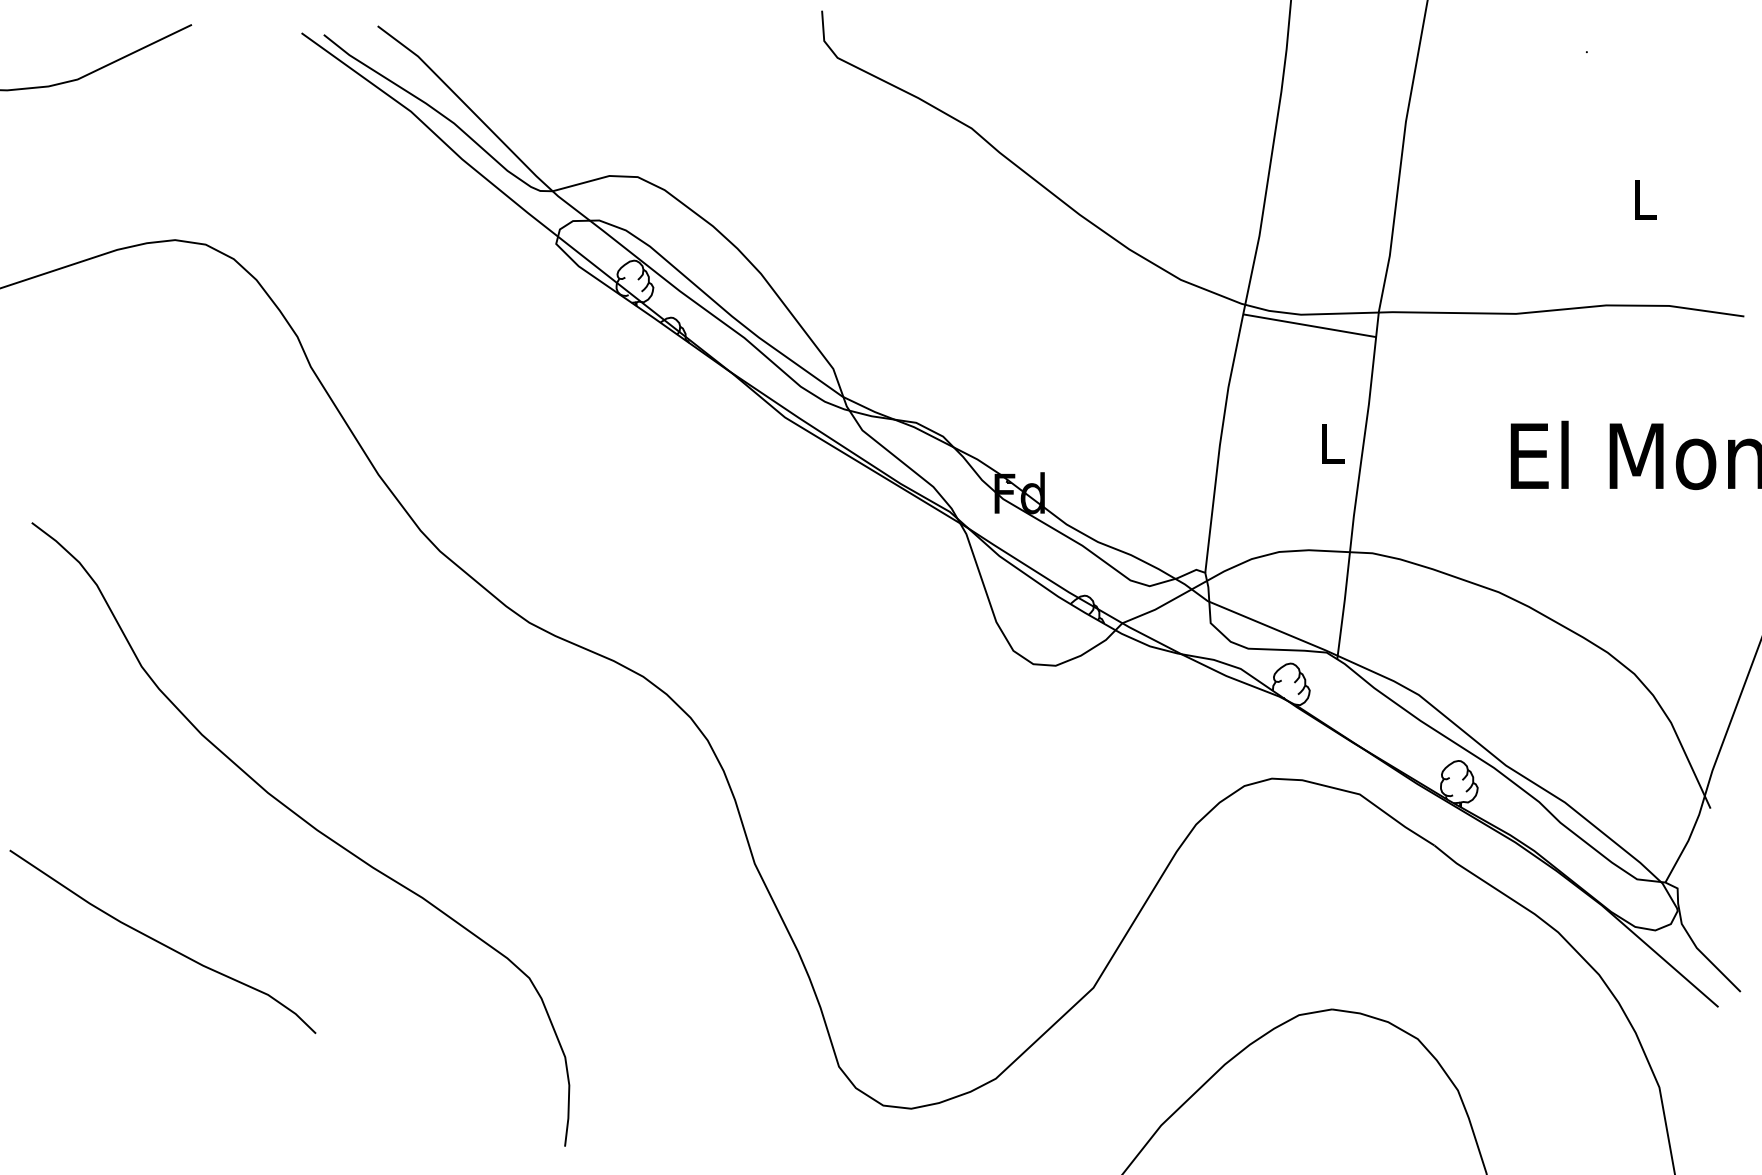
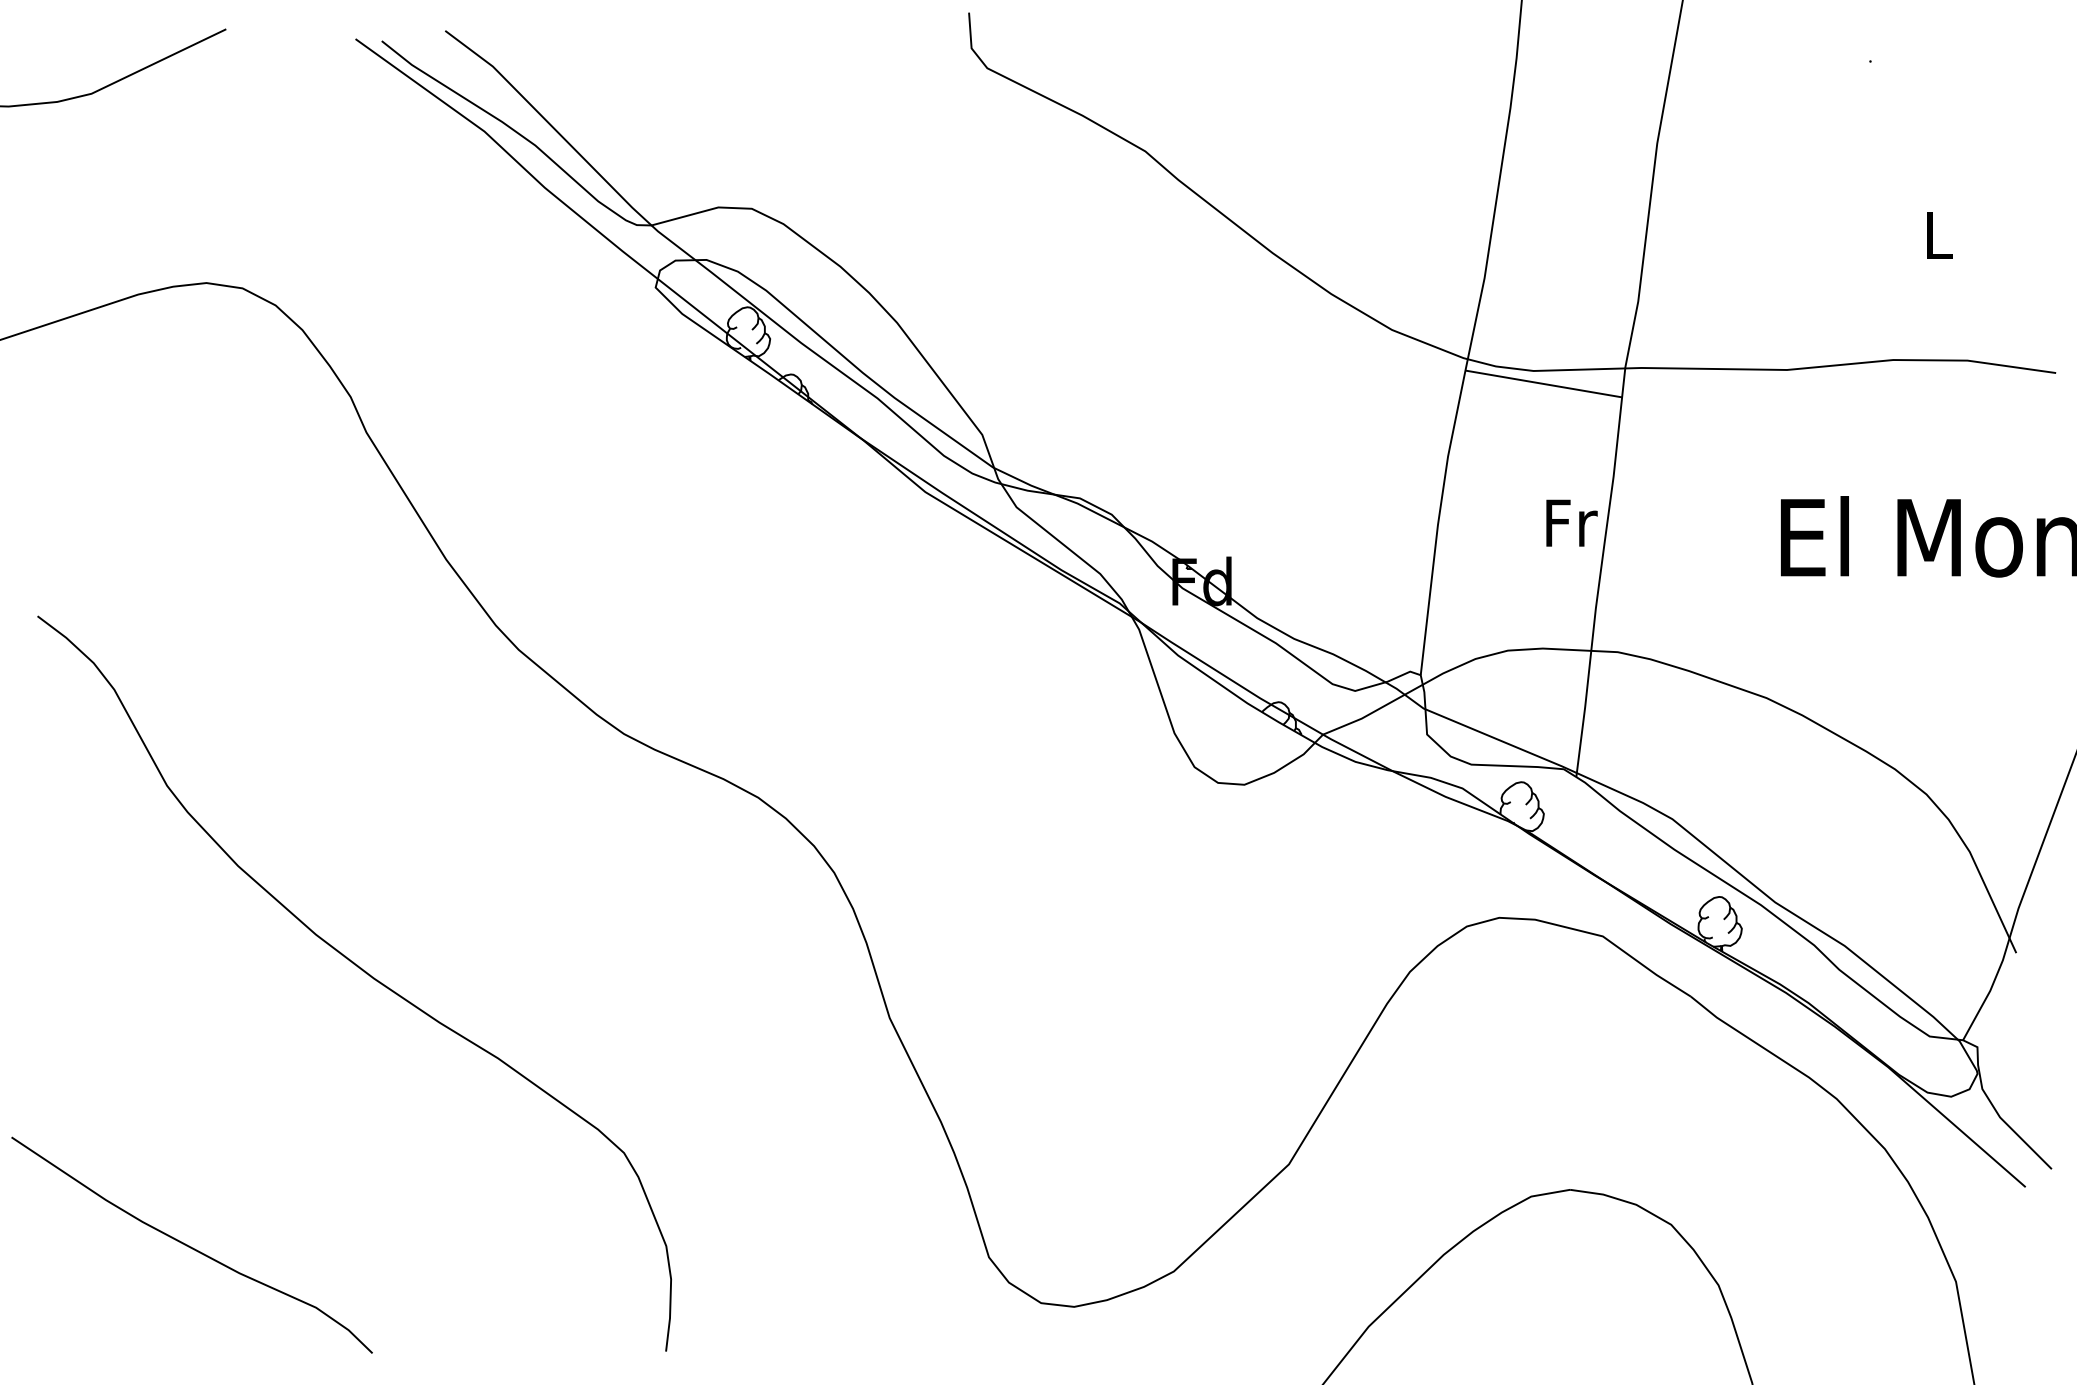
text: (1333, 443) -> (1571, 522), L -> Fr
curve: (162, 942) -> (191, 1246), moved

